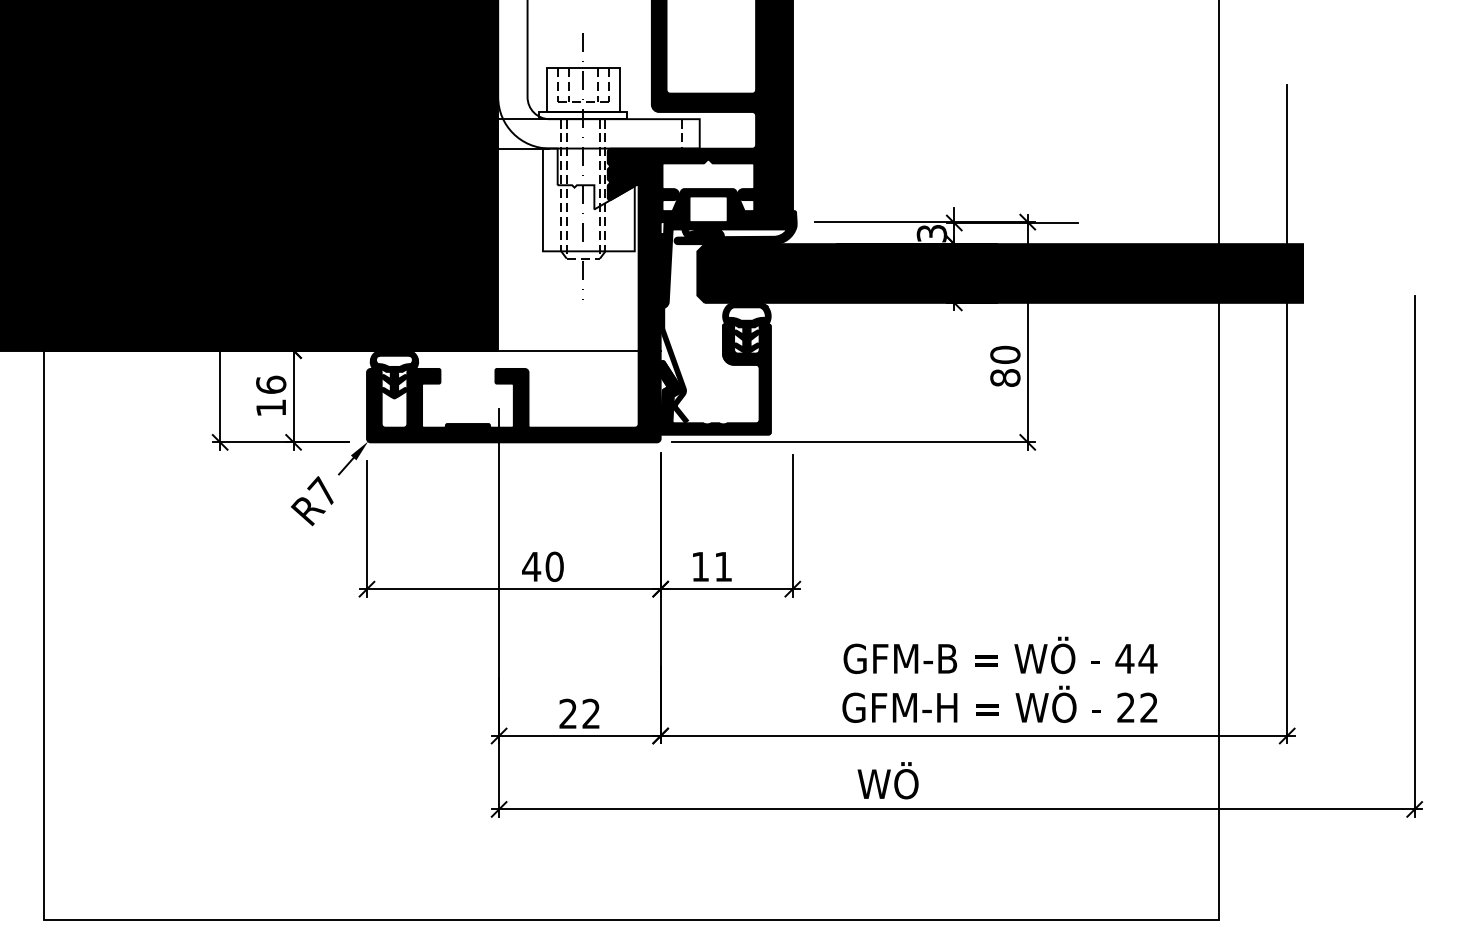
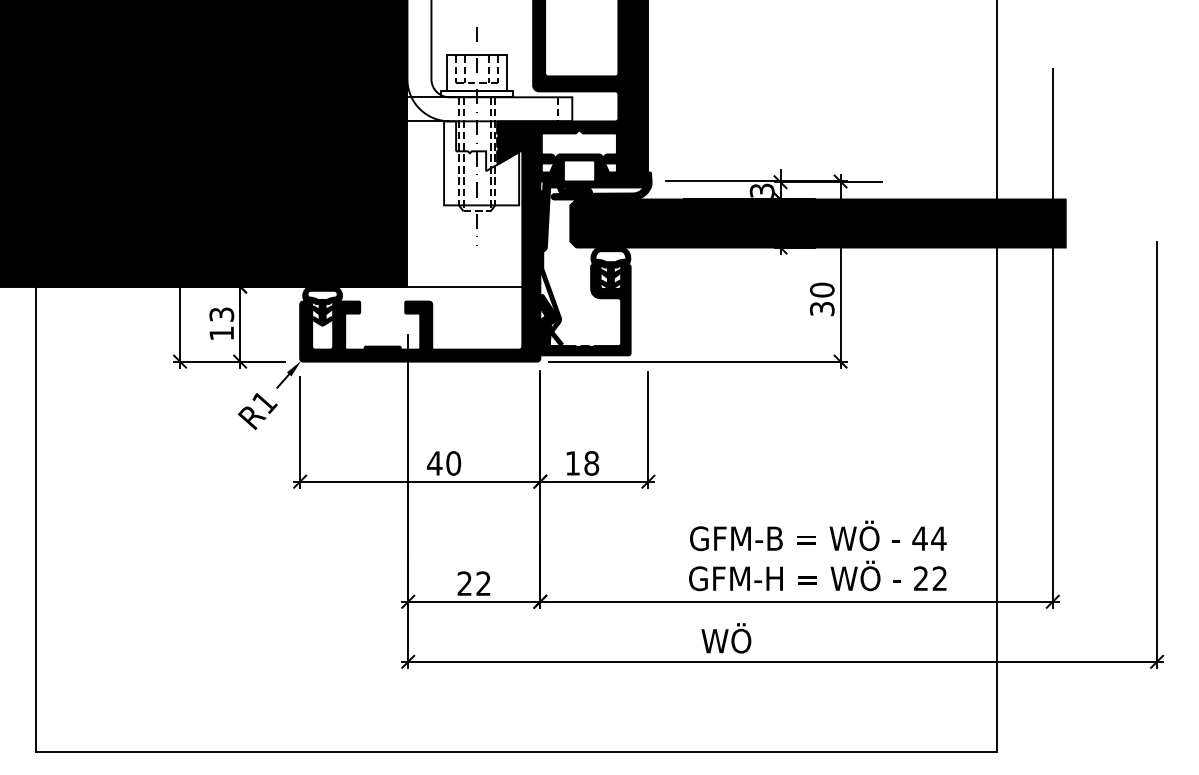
text: (1005, 377) -> (822, 308), 80 -> 30
text: (271, 384) -> (222, 314), 16 -> 13
text: (323, 491) -> (264, 401), R7 -> R1
text: (723, 566) -> (591, 463), 11 -> 18

